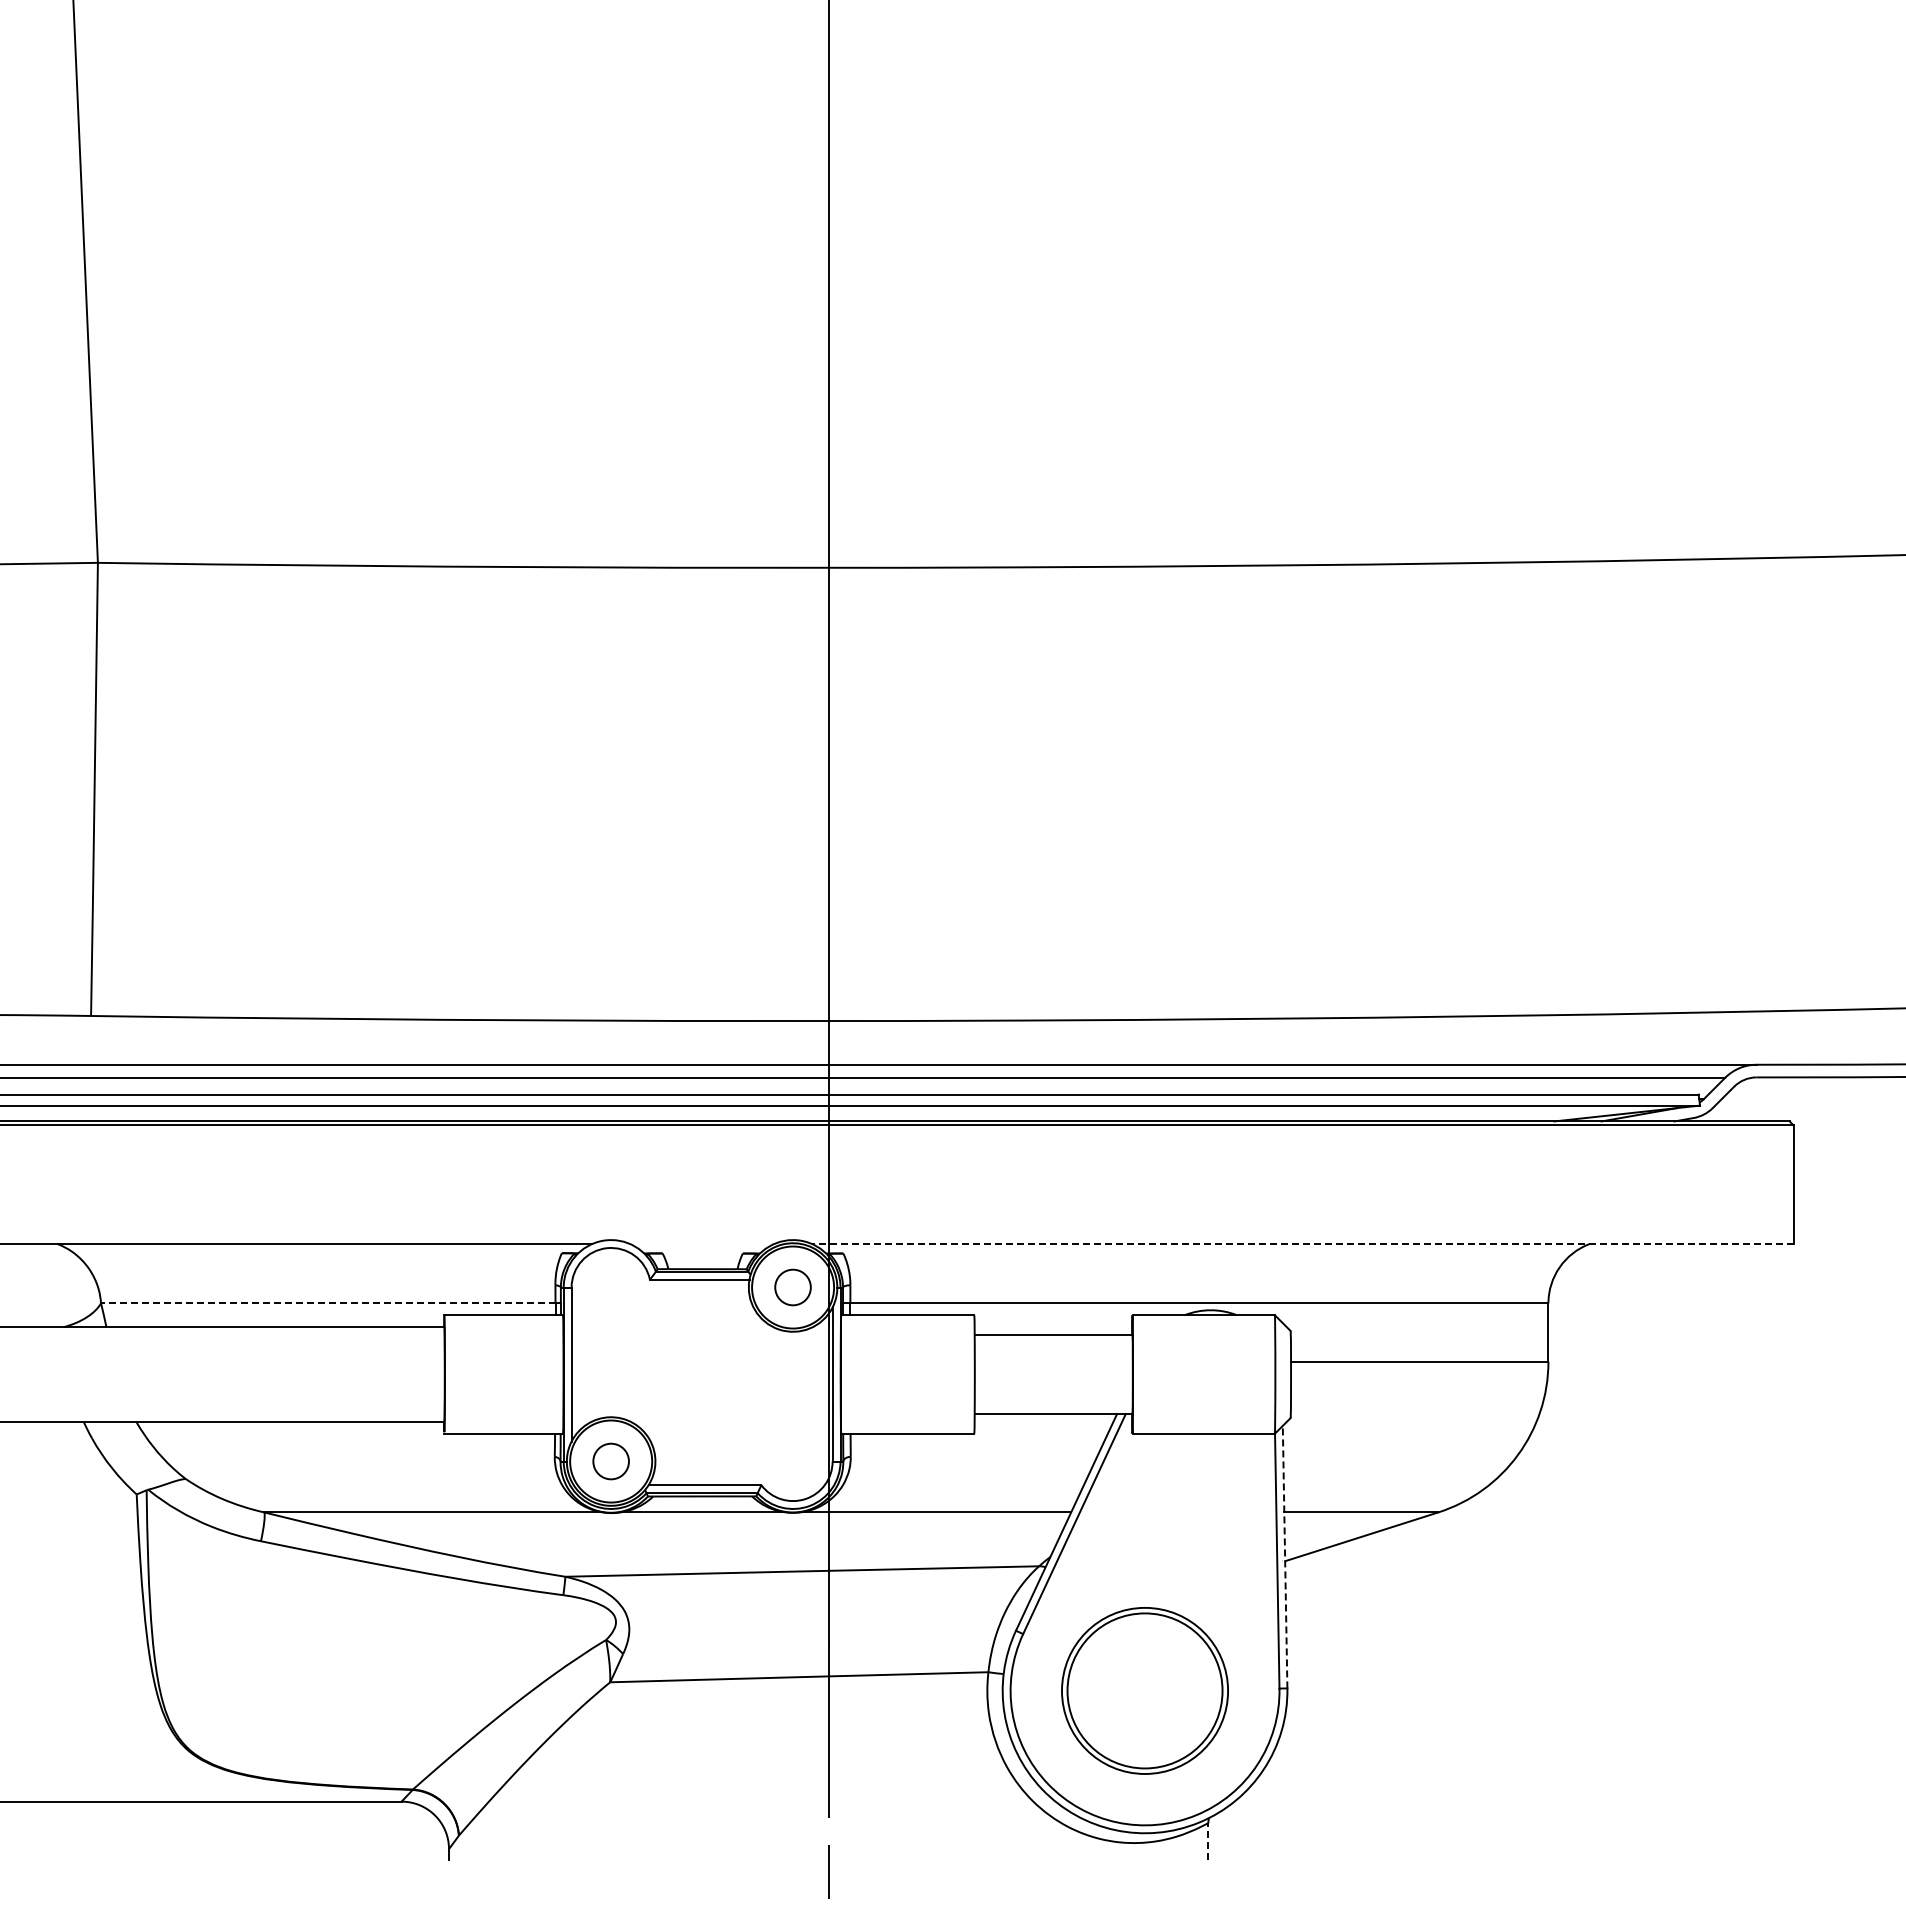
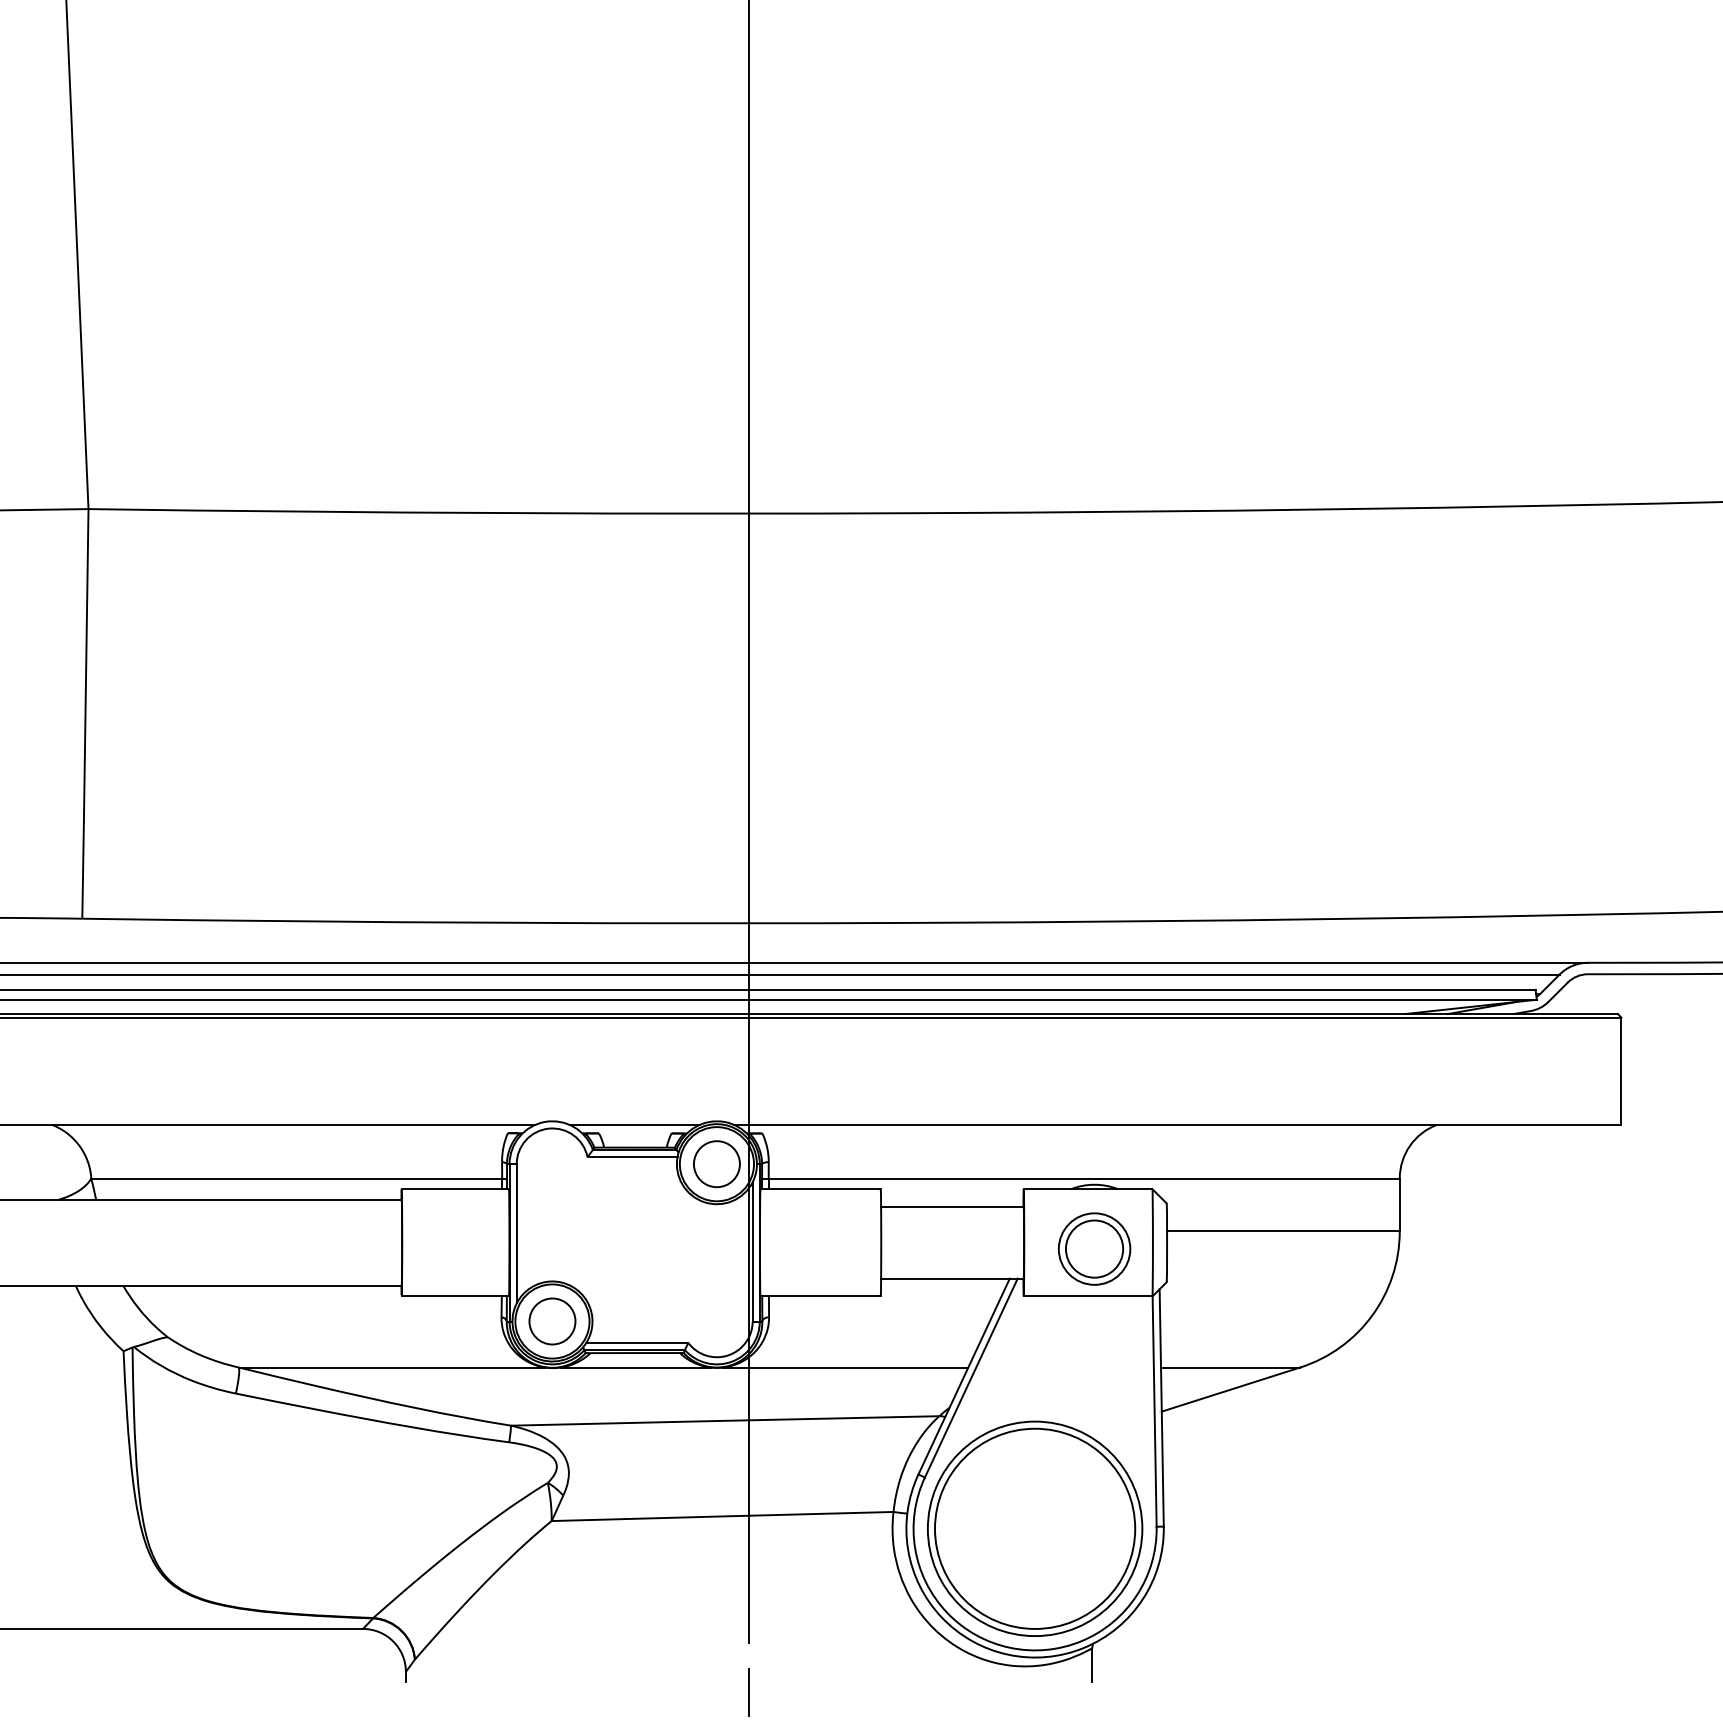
line: (702, 1244) -> (635, 1125), added
line: (1302, 1244) -> (1177, 1125), dashed -> solid
circle: (792, 1287) -> (716, 1164), size x1.43
line: (327, 1303) -> (296, 1178), dashed -> solid
part: (1210, 1381) -> (1094, 1249), added
circle: (610, 1461) -> (551, 1321), size x1.43
line: (1285, 1556) -> (1162, 1407), dashed -> solid
part: (1144, 1690) -> (1034, 1528), size x1.43
line: (1208, 1841) -> (1092, 1664), dashed -> solid

